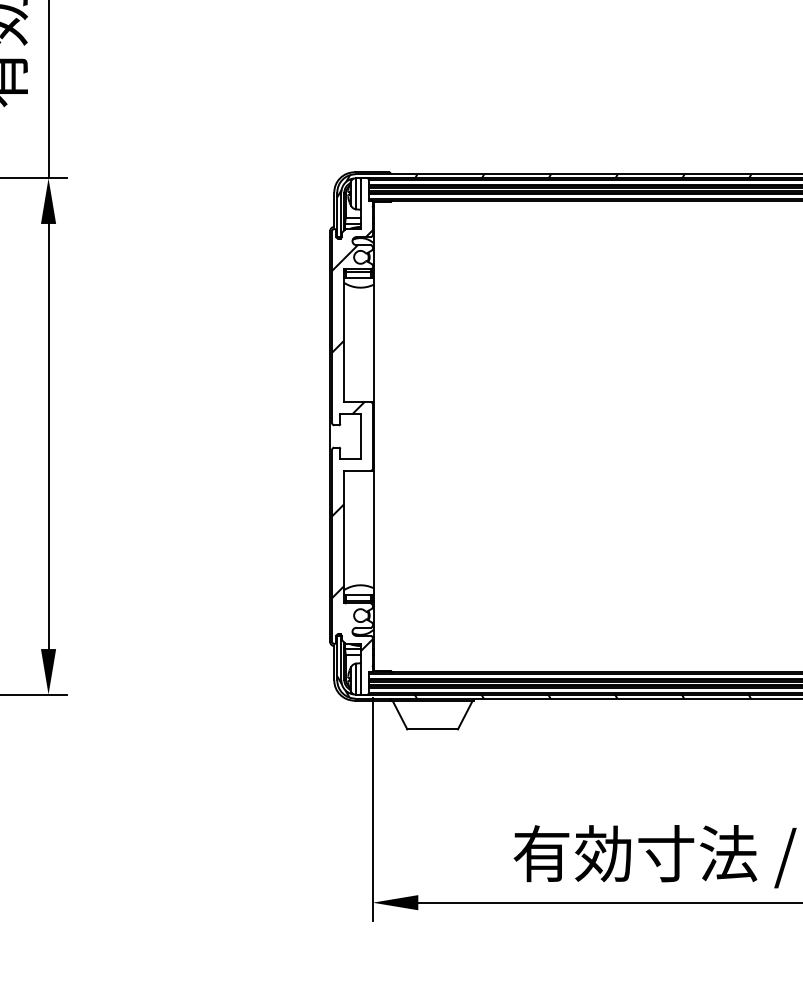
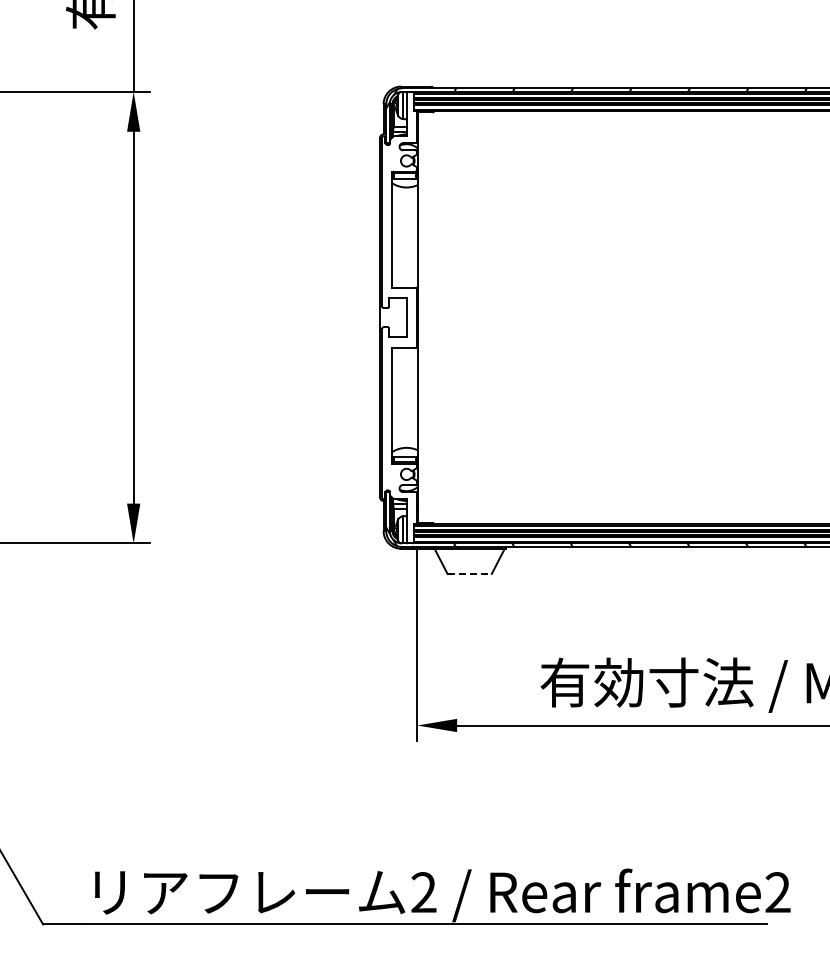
hatch: (352, 440) -> (399, 321), removed
line: (433, 728) -> (470, 573), solid -> dashed

